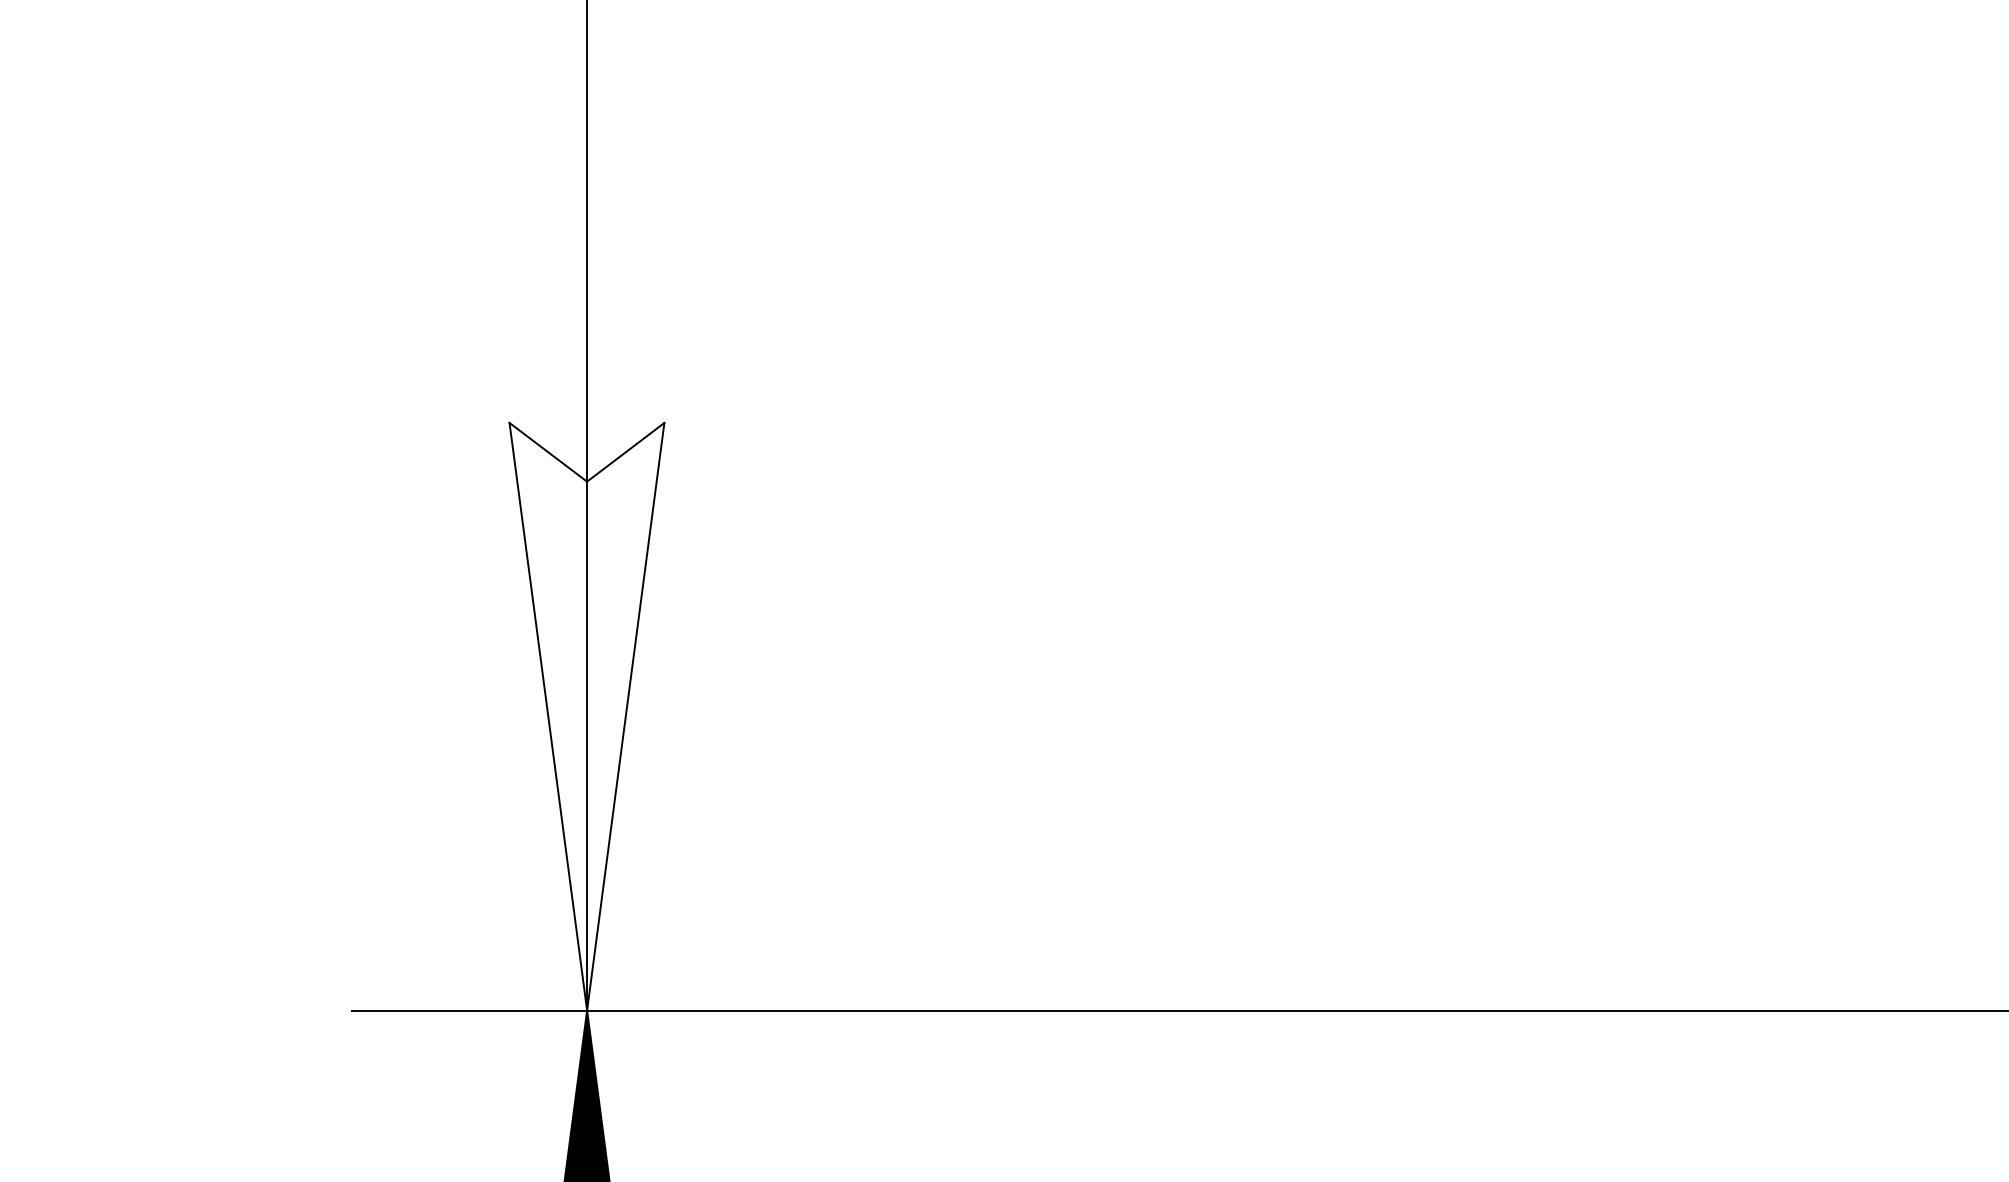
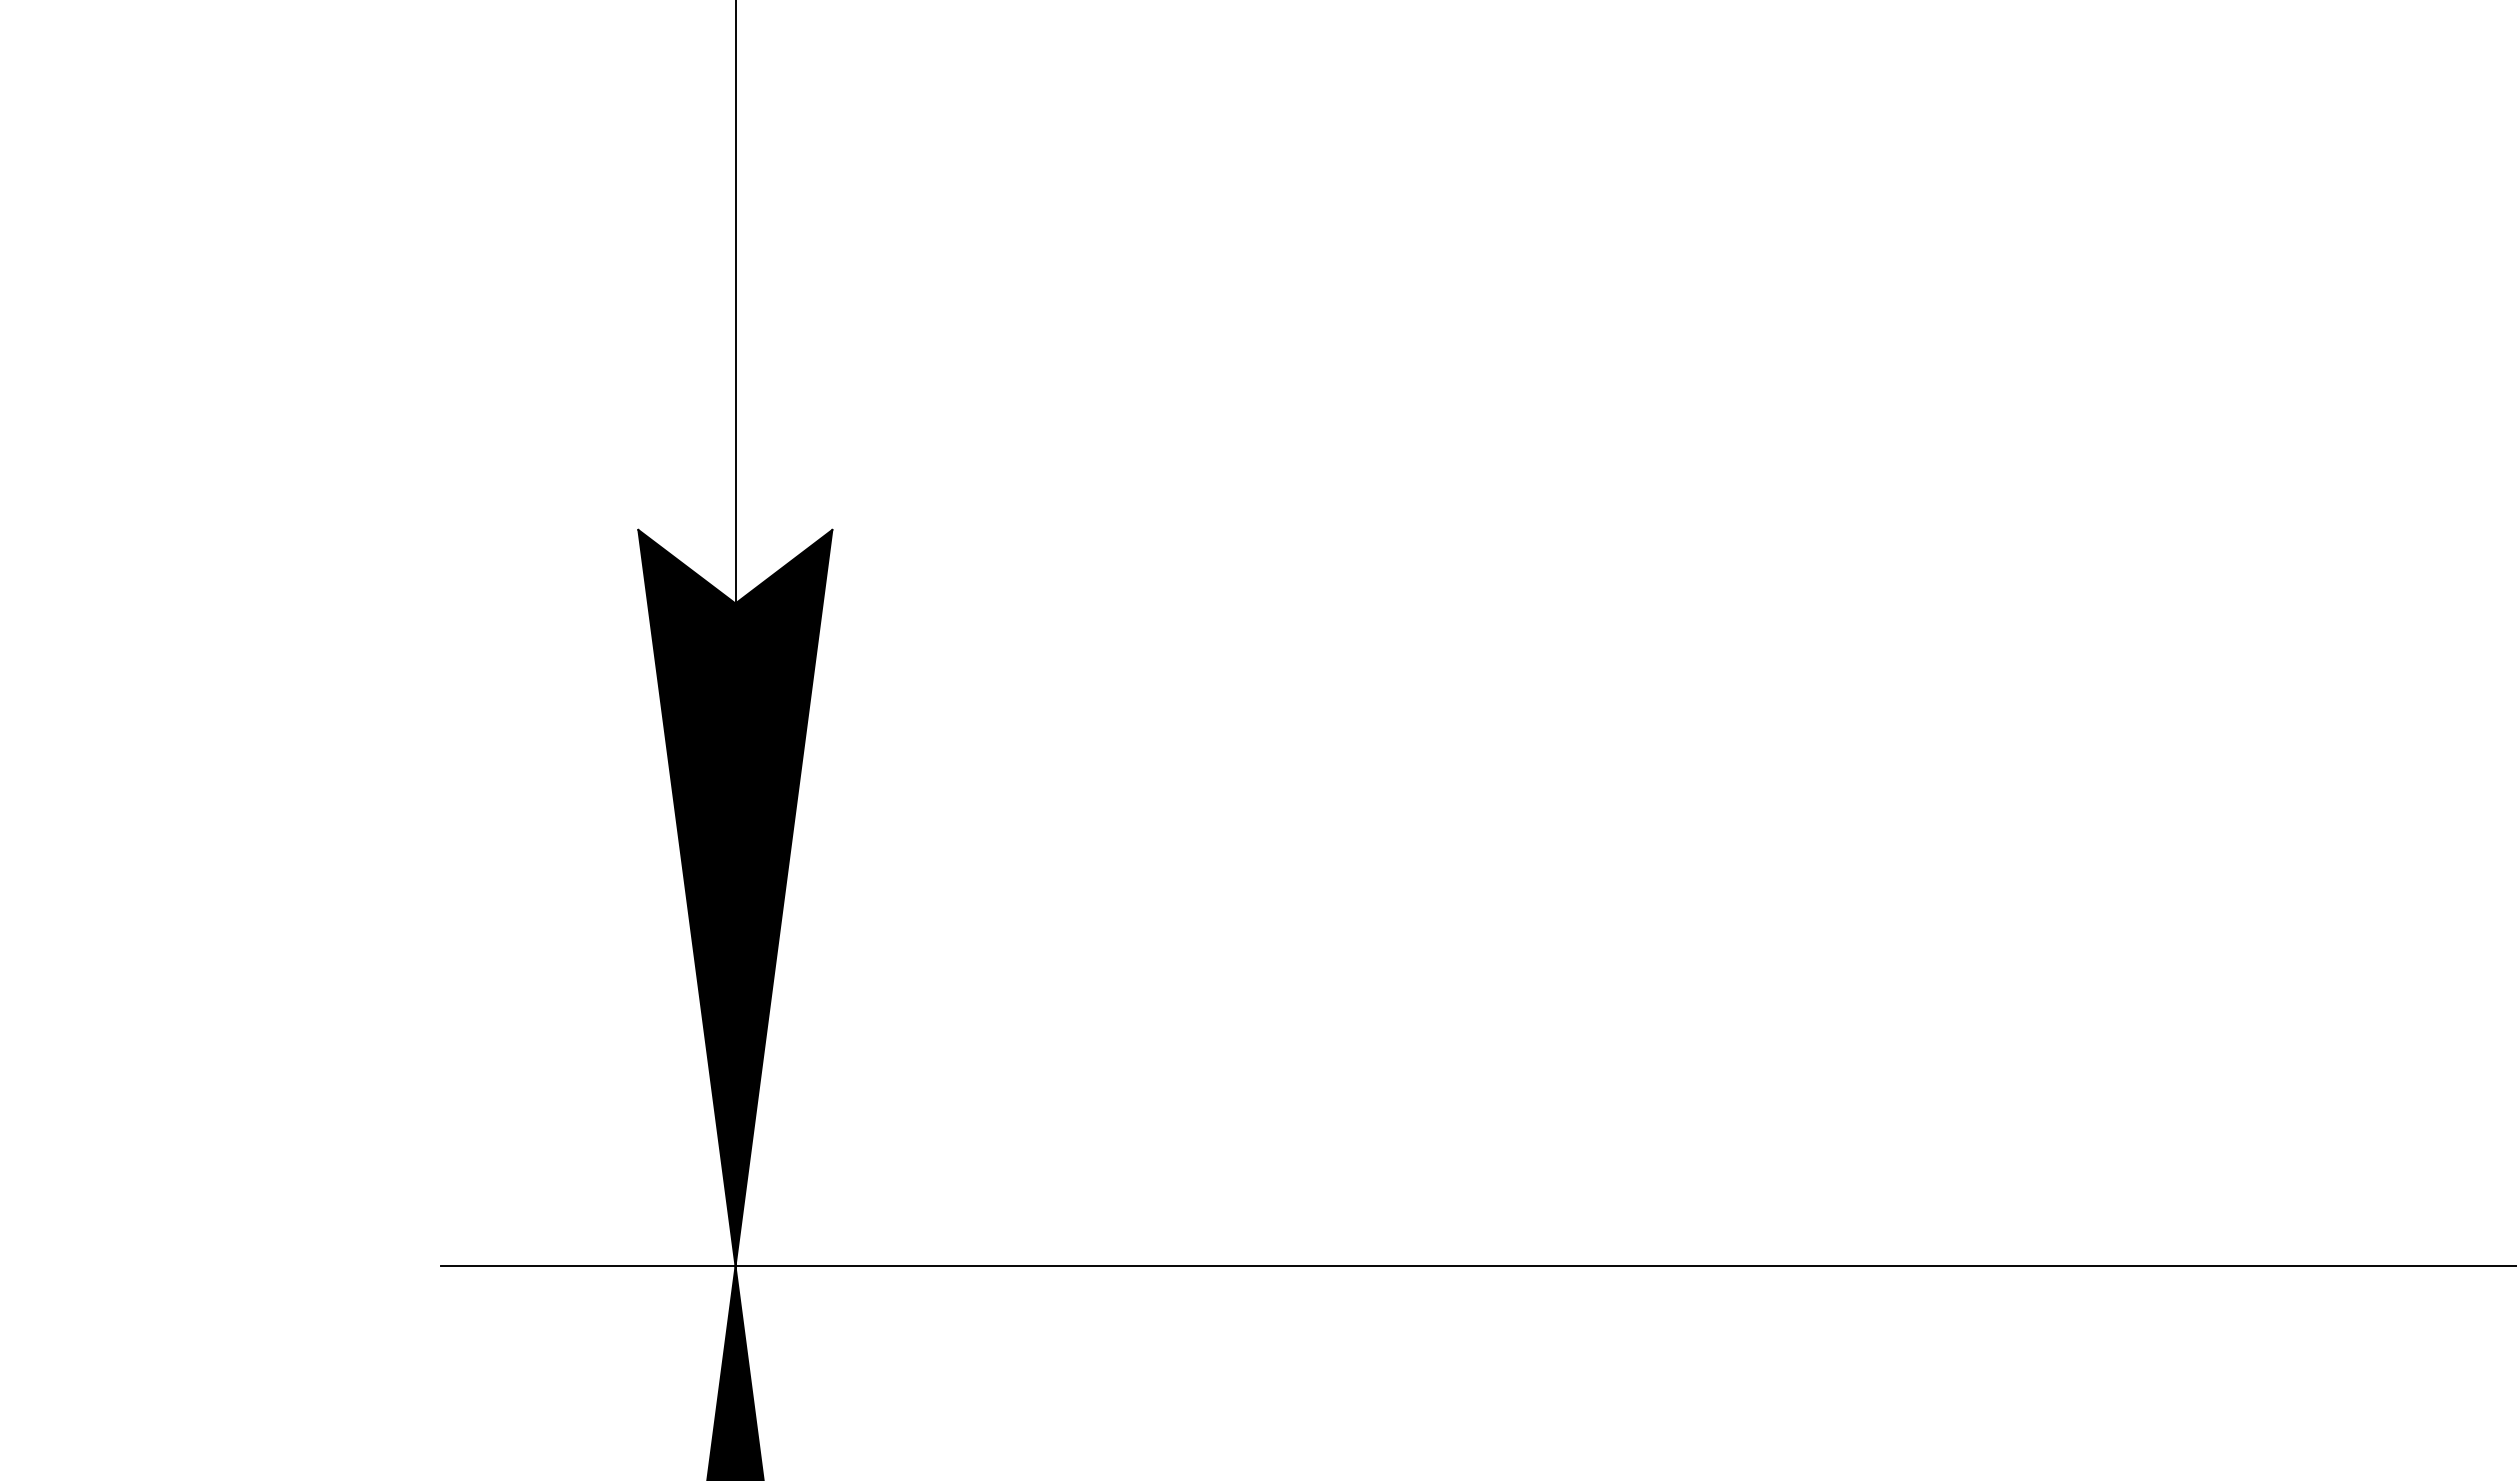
fill: (587, 716) -> (735, 897), added

